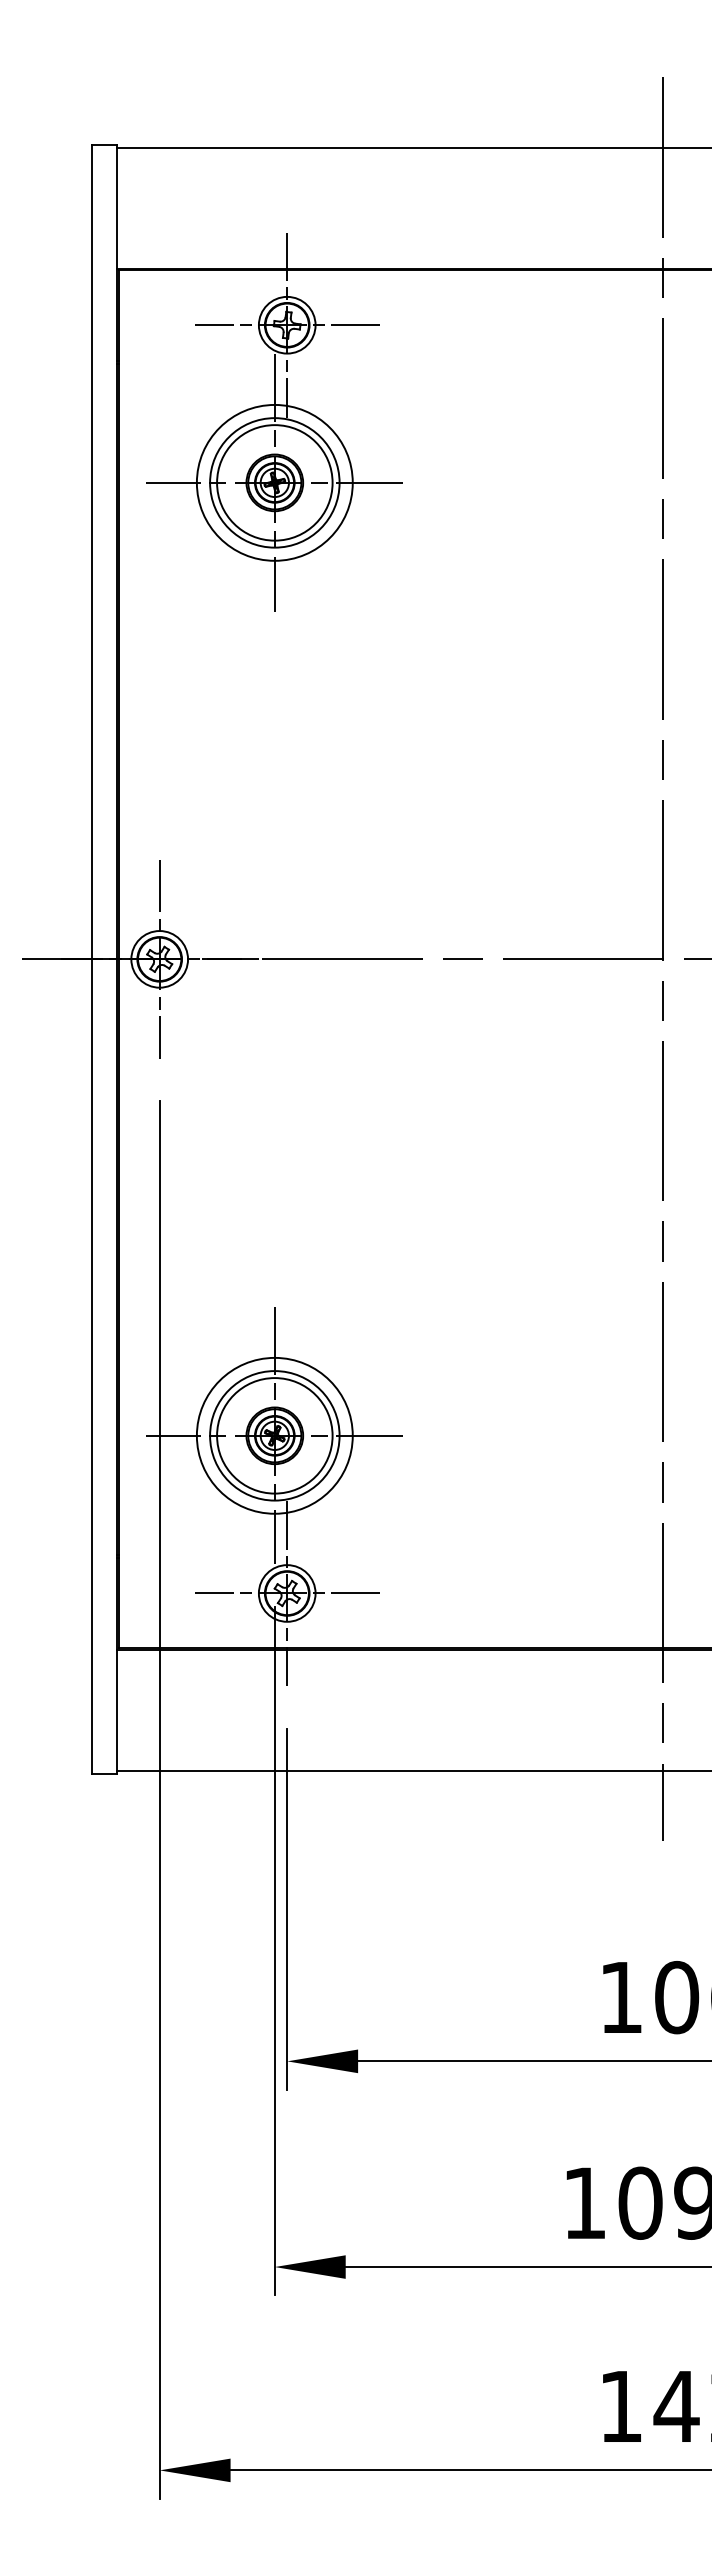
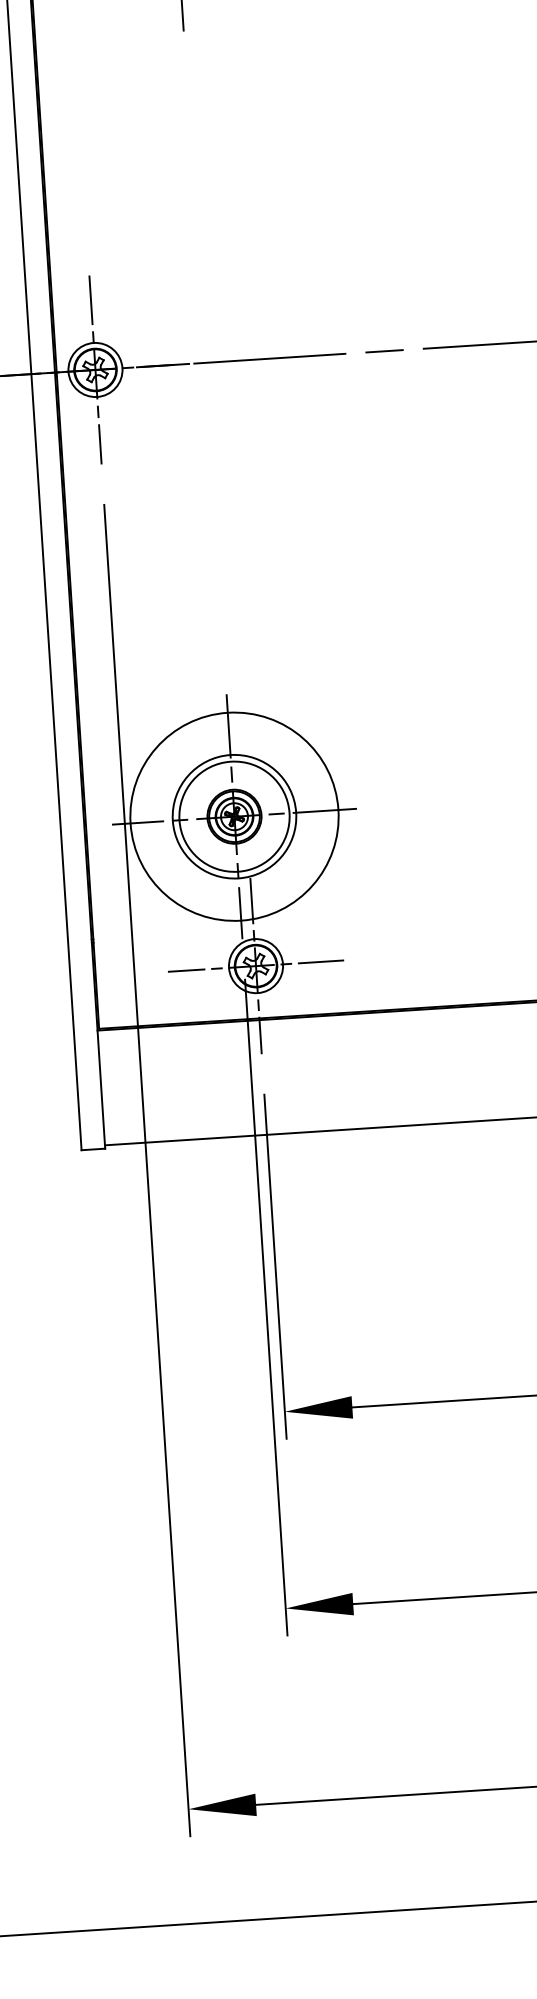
circle: (274, 1435) -> (234, 816), size x1.4

